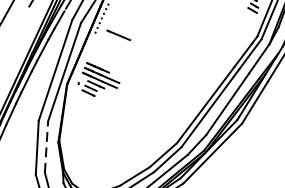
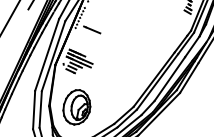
part: (96, 144) -> (76, 107), added
line: (46, 145) -> (40, 108), dashed -> solid

